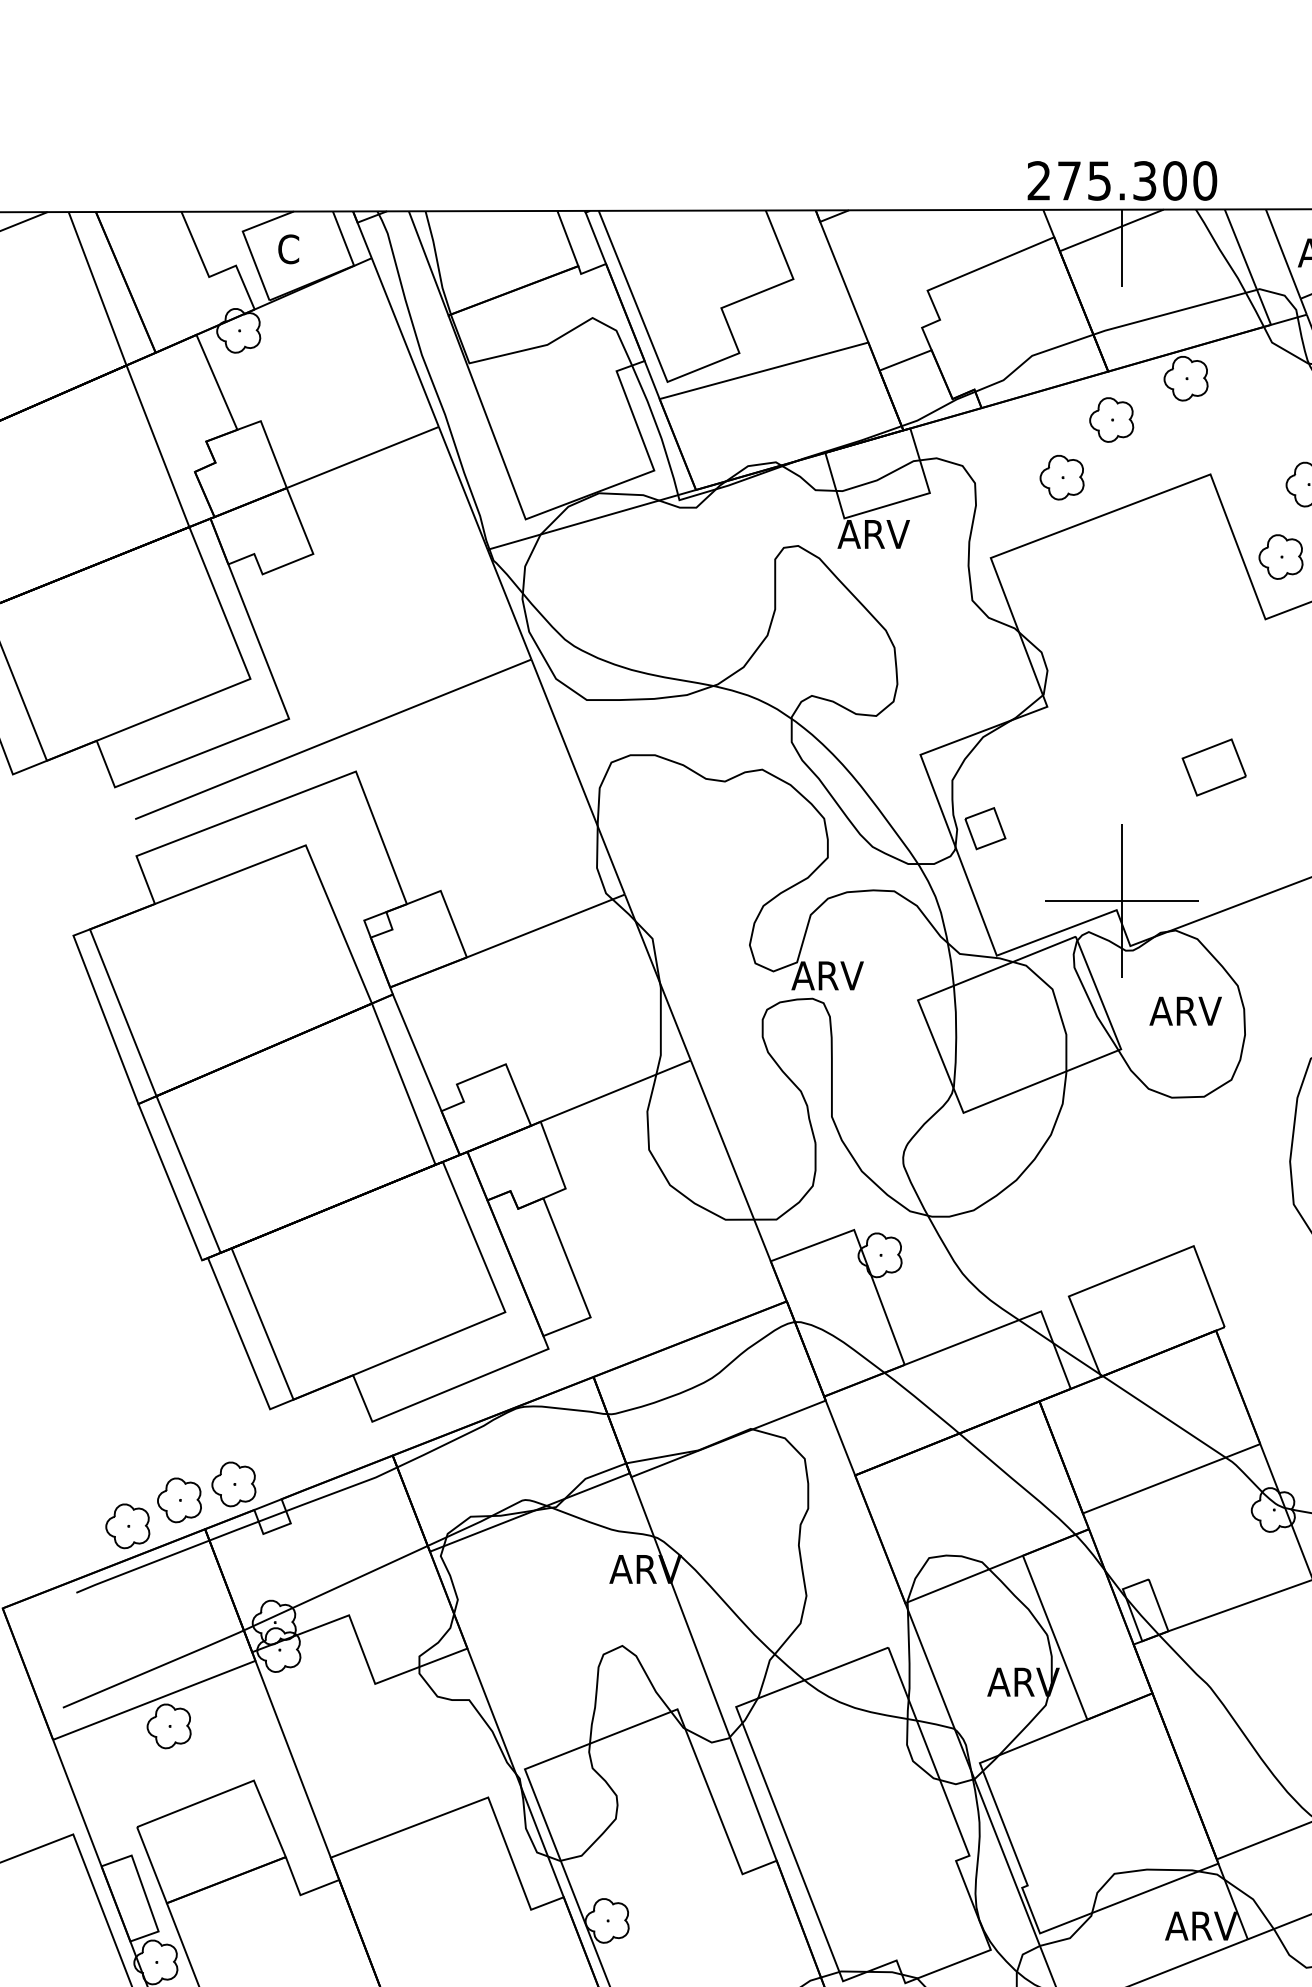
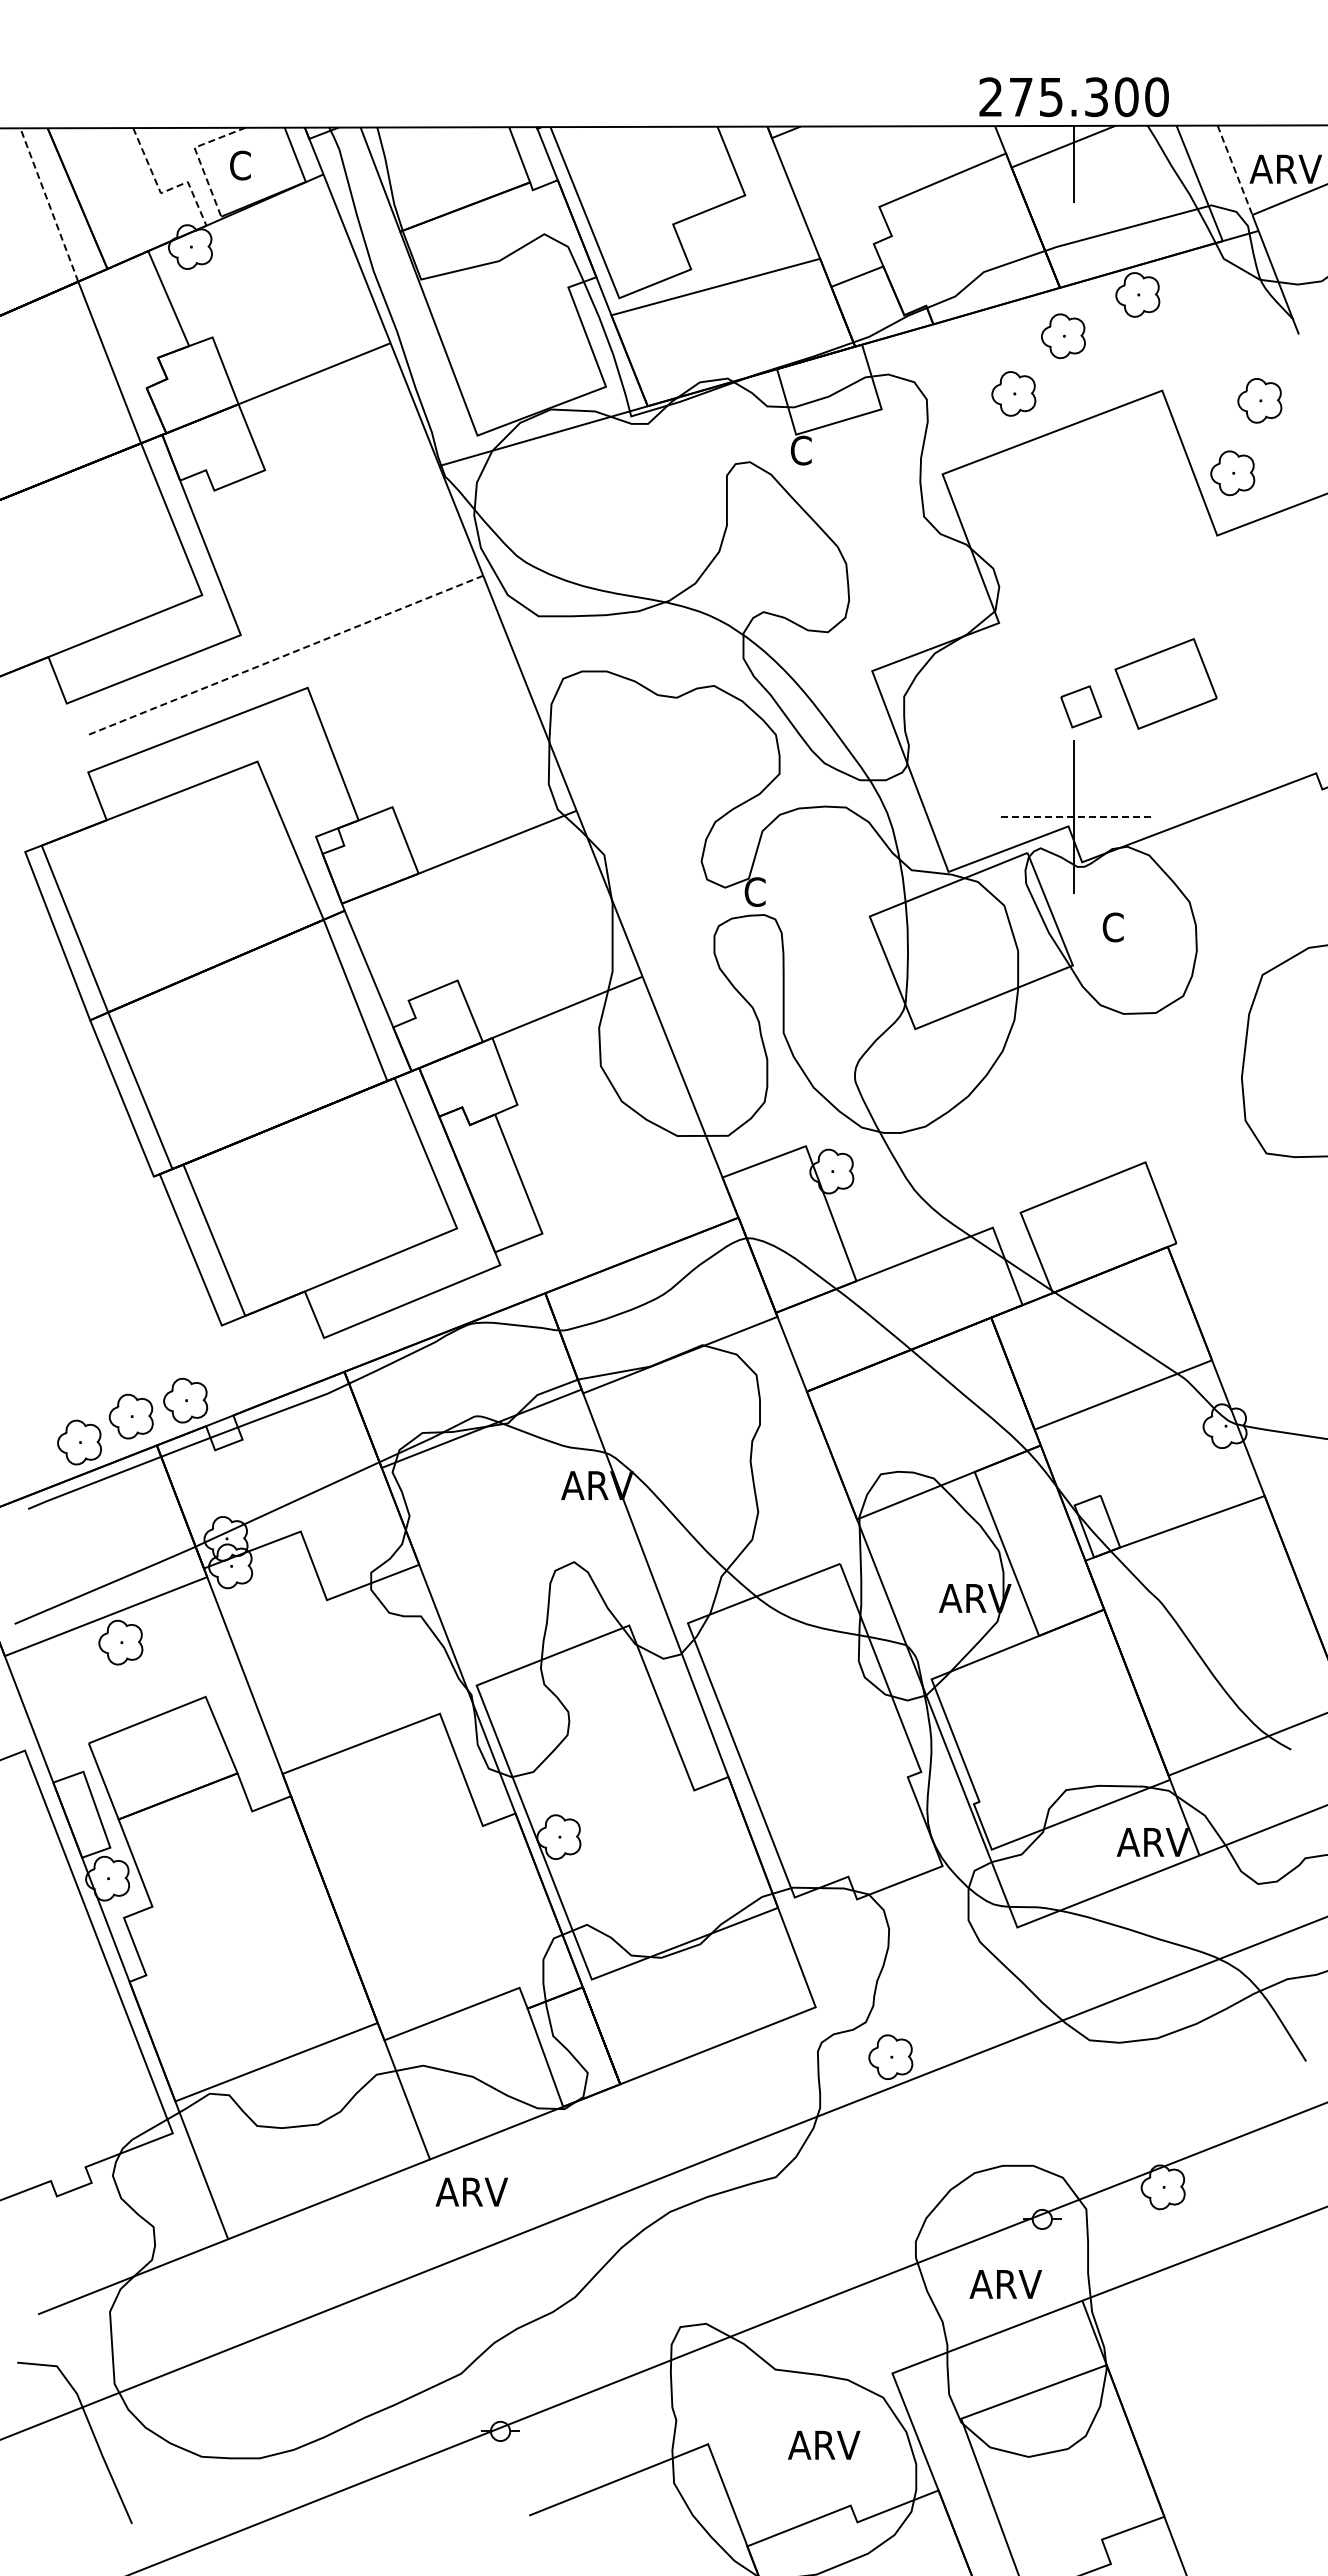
line: (245, 240) -> (197, 156), solid -> dashed
line: (1283, 254) -> (1235, 170), solid -> dashed
line: (212, 275) -> (164, 191), solid -> dashed
line: (97, 289) -> (49, 205), solid -> dashed
text: (873, 534) -> (825, 450), ARV -> C
line: (333, 739) -> (285, 655), solid -> dashed
part: (1213, 767) -> (1165, 683), size x1.6
part: (985, 828) -> (1081, 706), moved
line: (1122, 900) -> (1074, 816), solid -> dashed
text: (827, 975) -> (779, 891), ARV -> C
text: (1185, 1011) -> (1137, 927), ARV -> C

